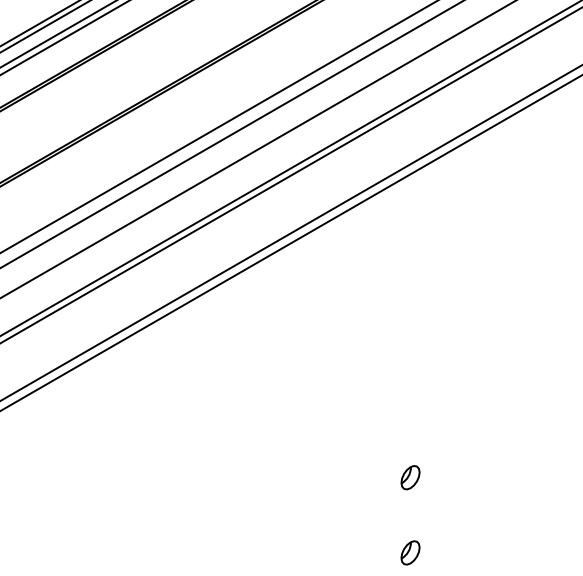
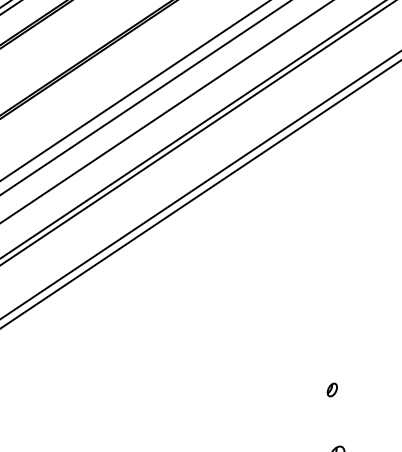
part: (410, 477) -> (332, 389), size x0.6

